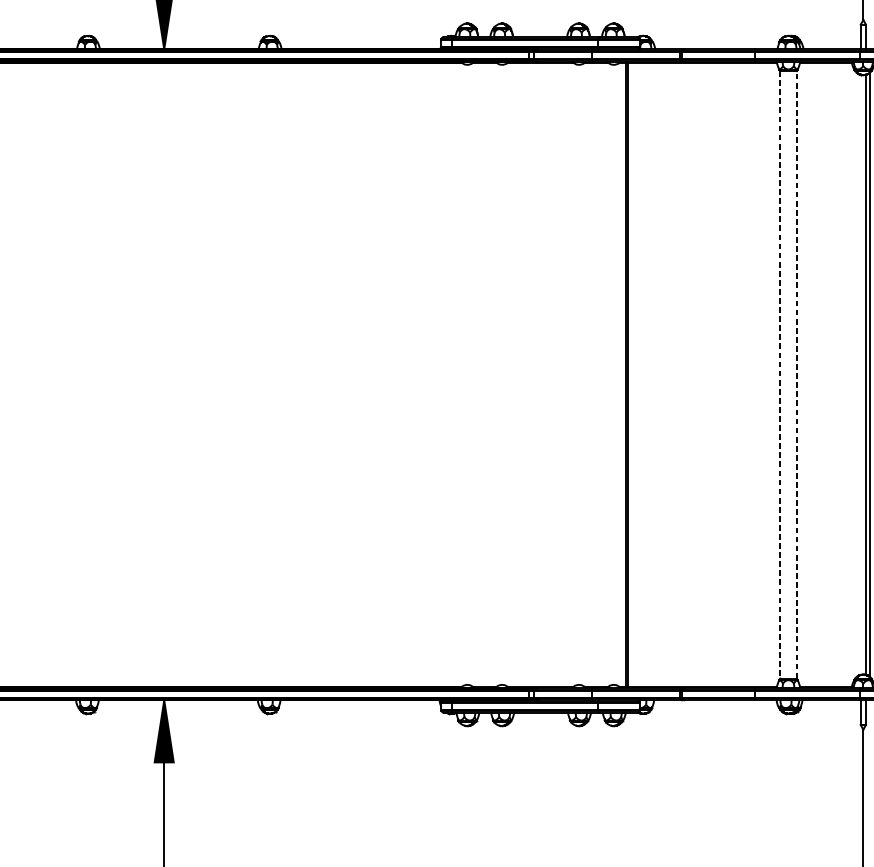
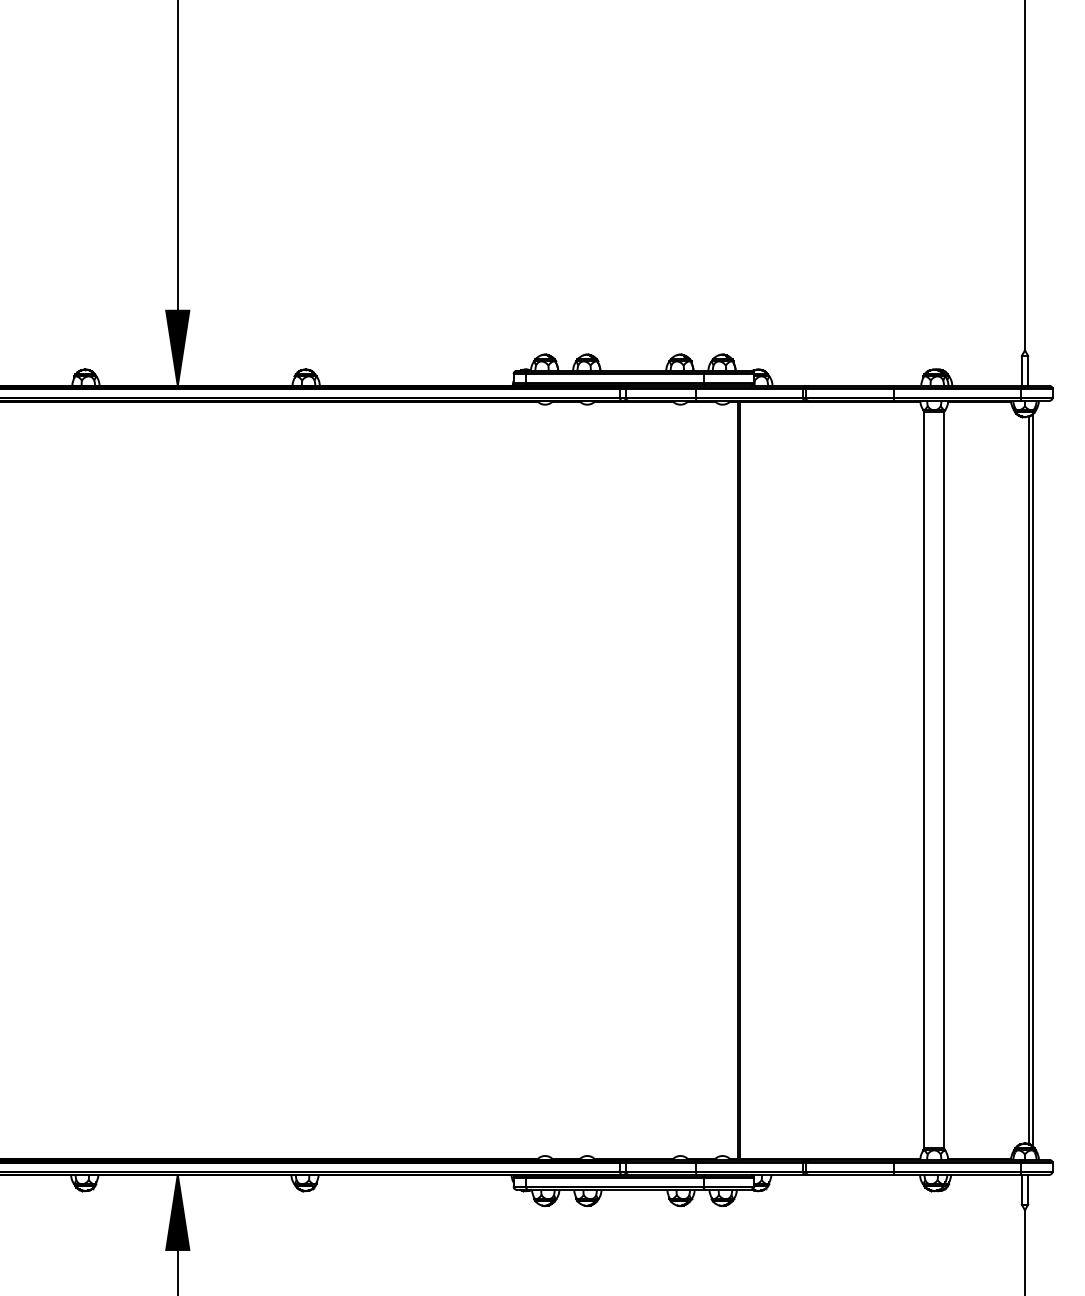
line: (780, 374) -> (924, 780), dashed -> solid
line: (796, 374) -> (944, 779), dashed -> solid

